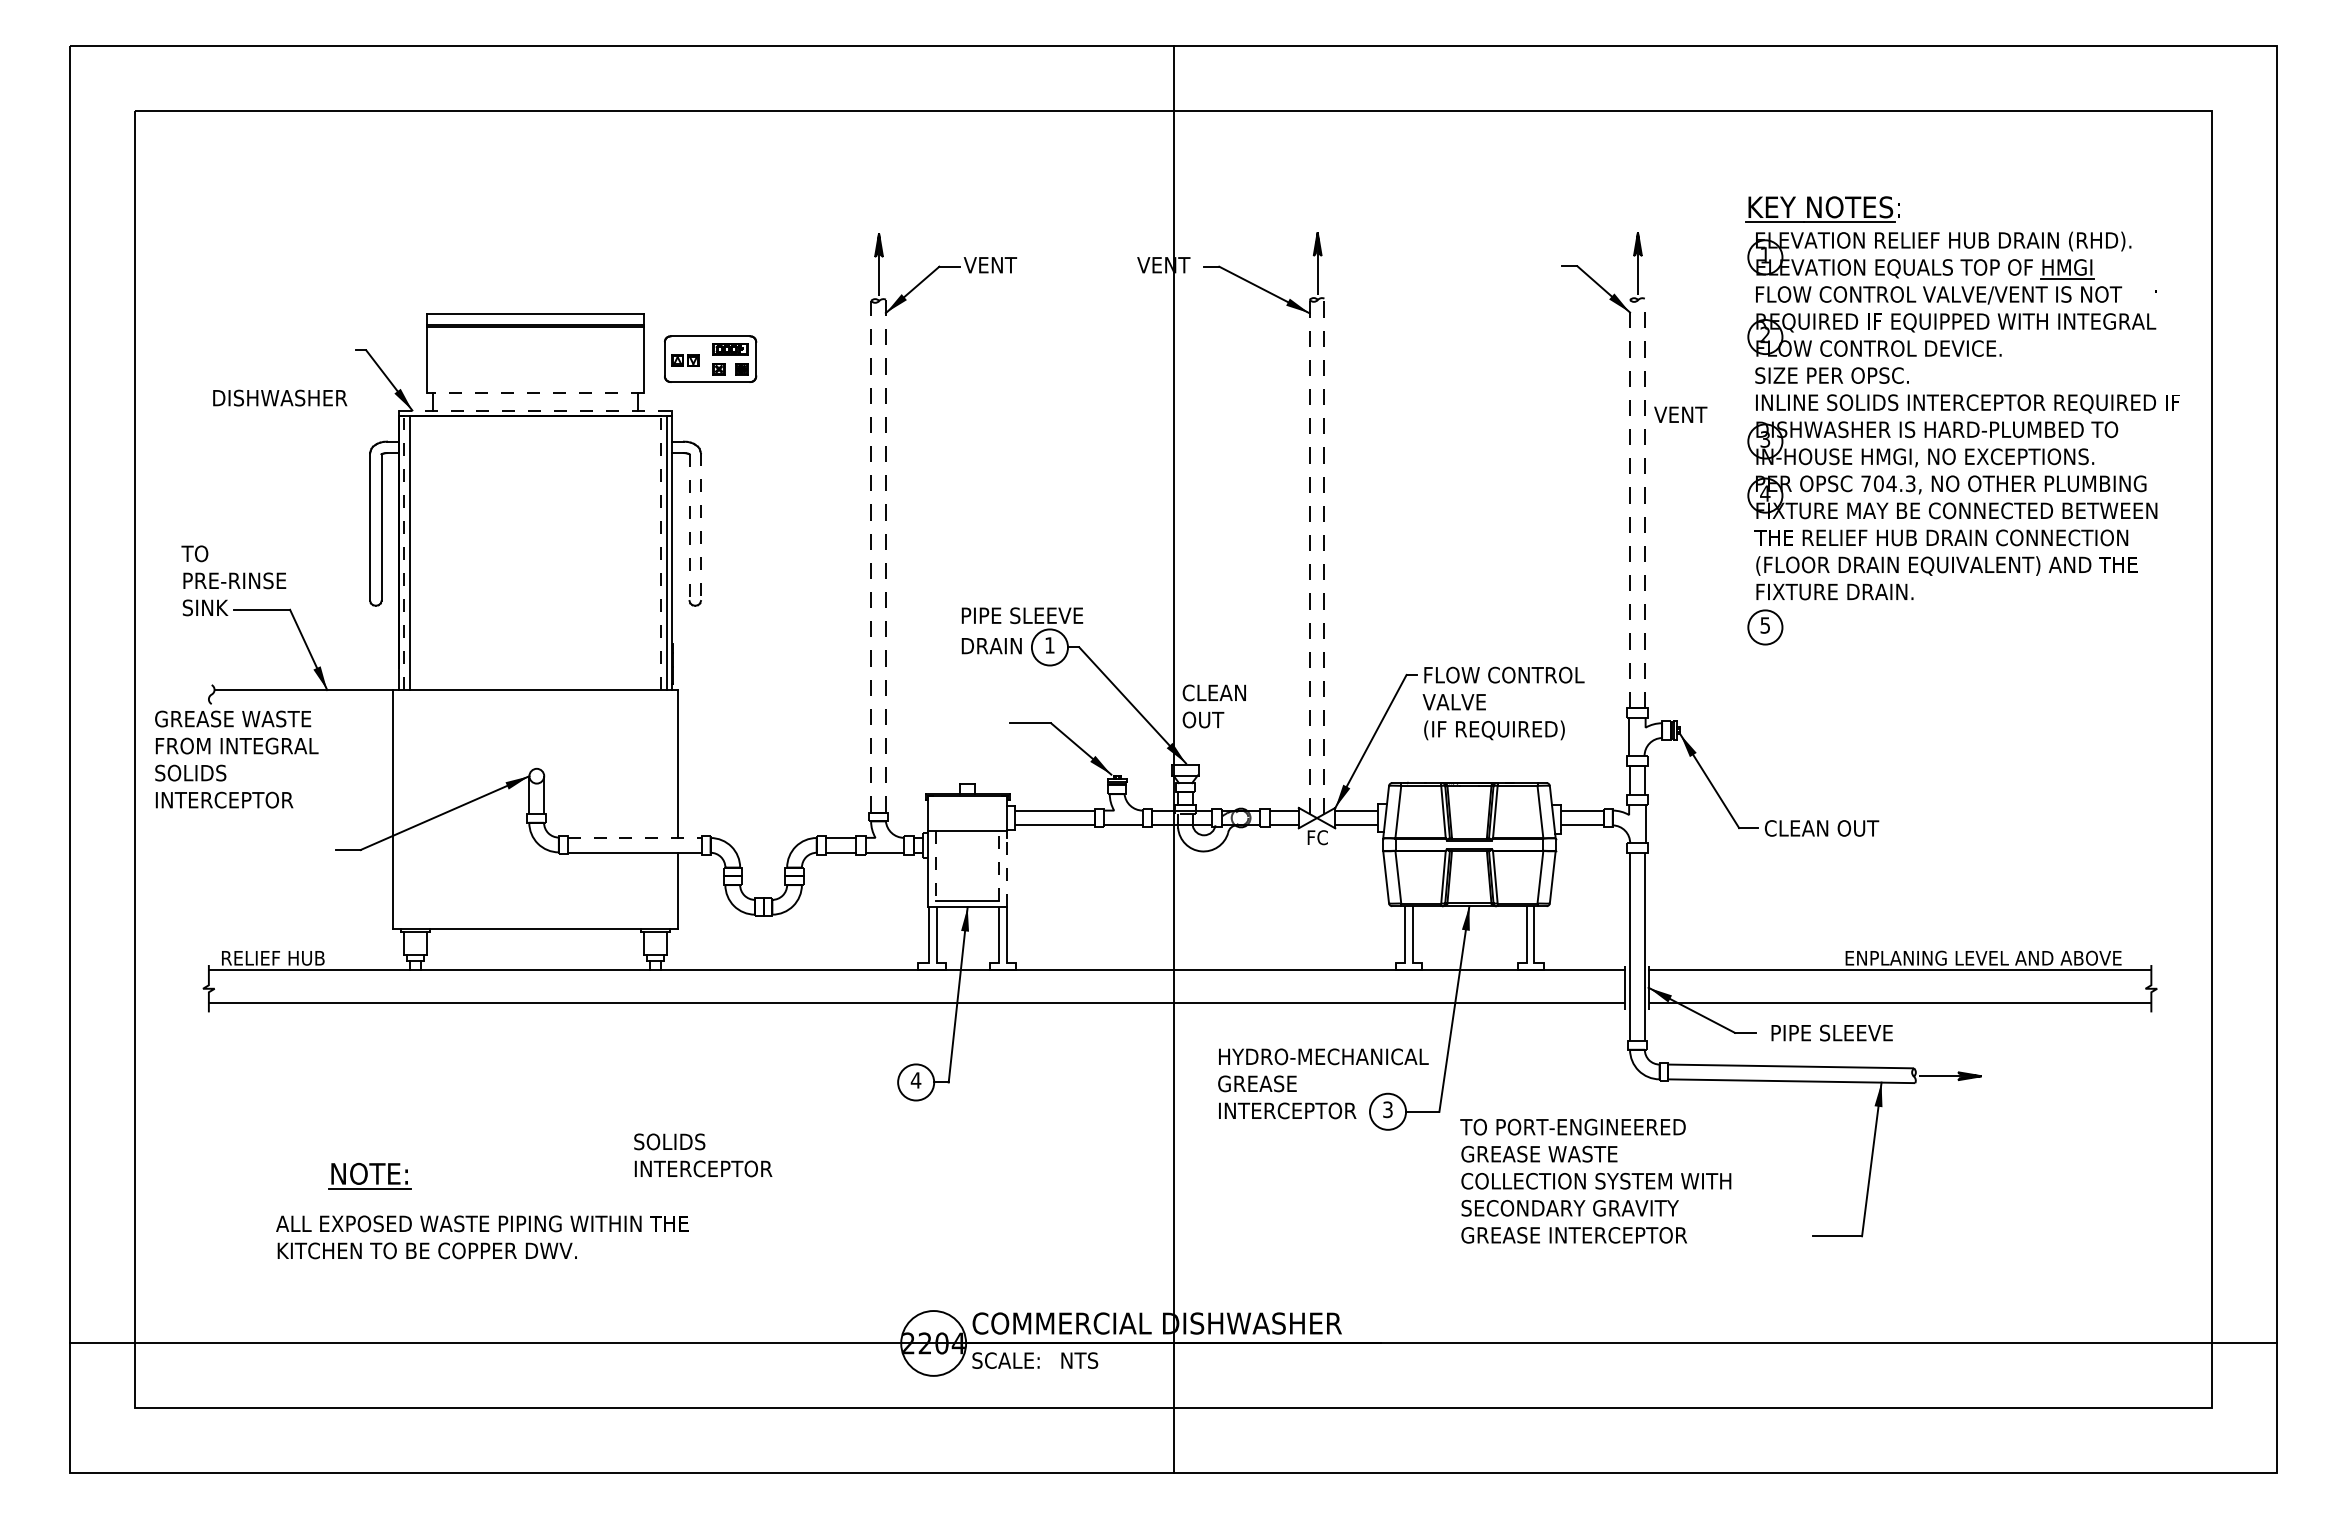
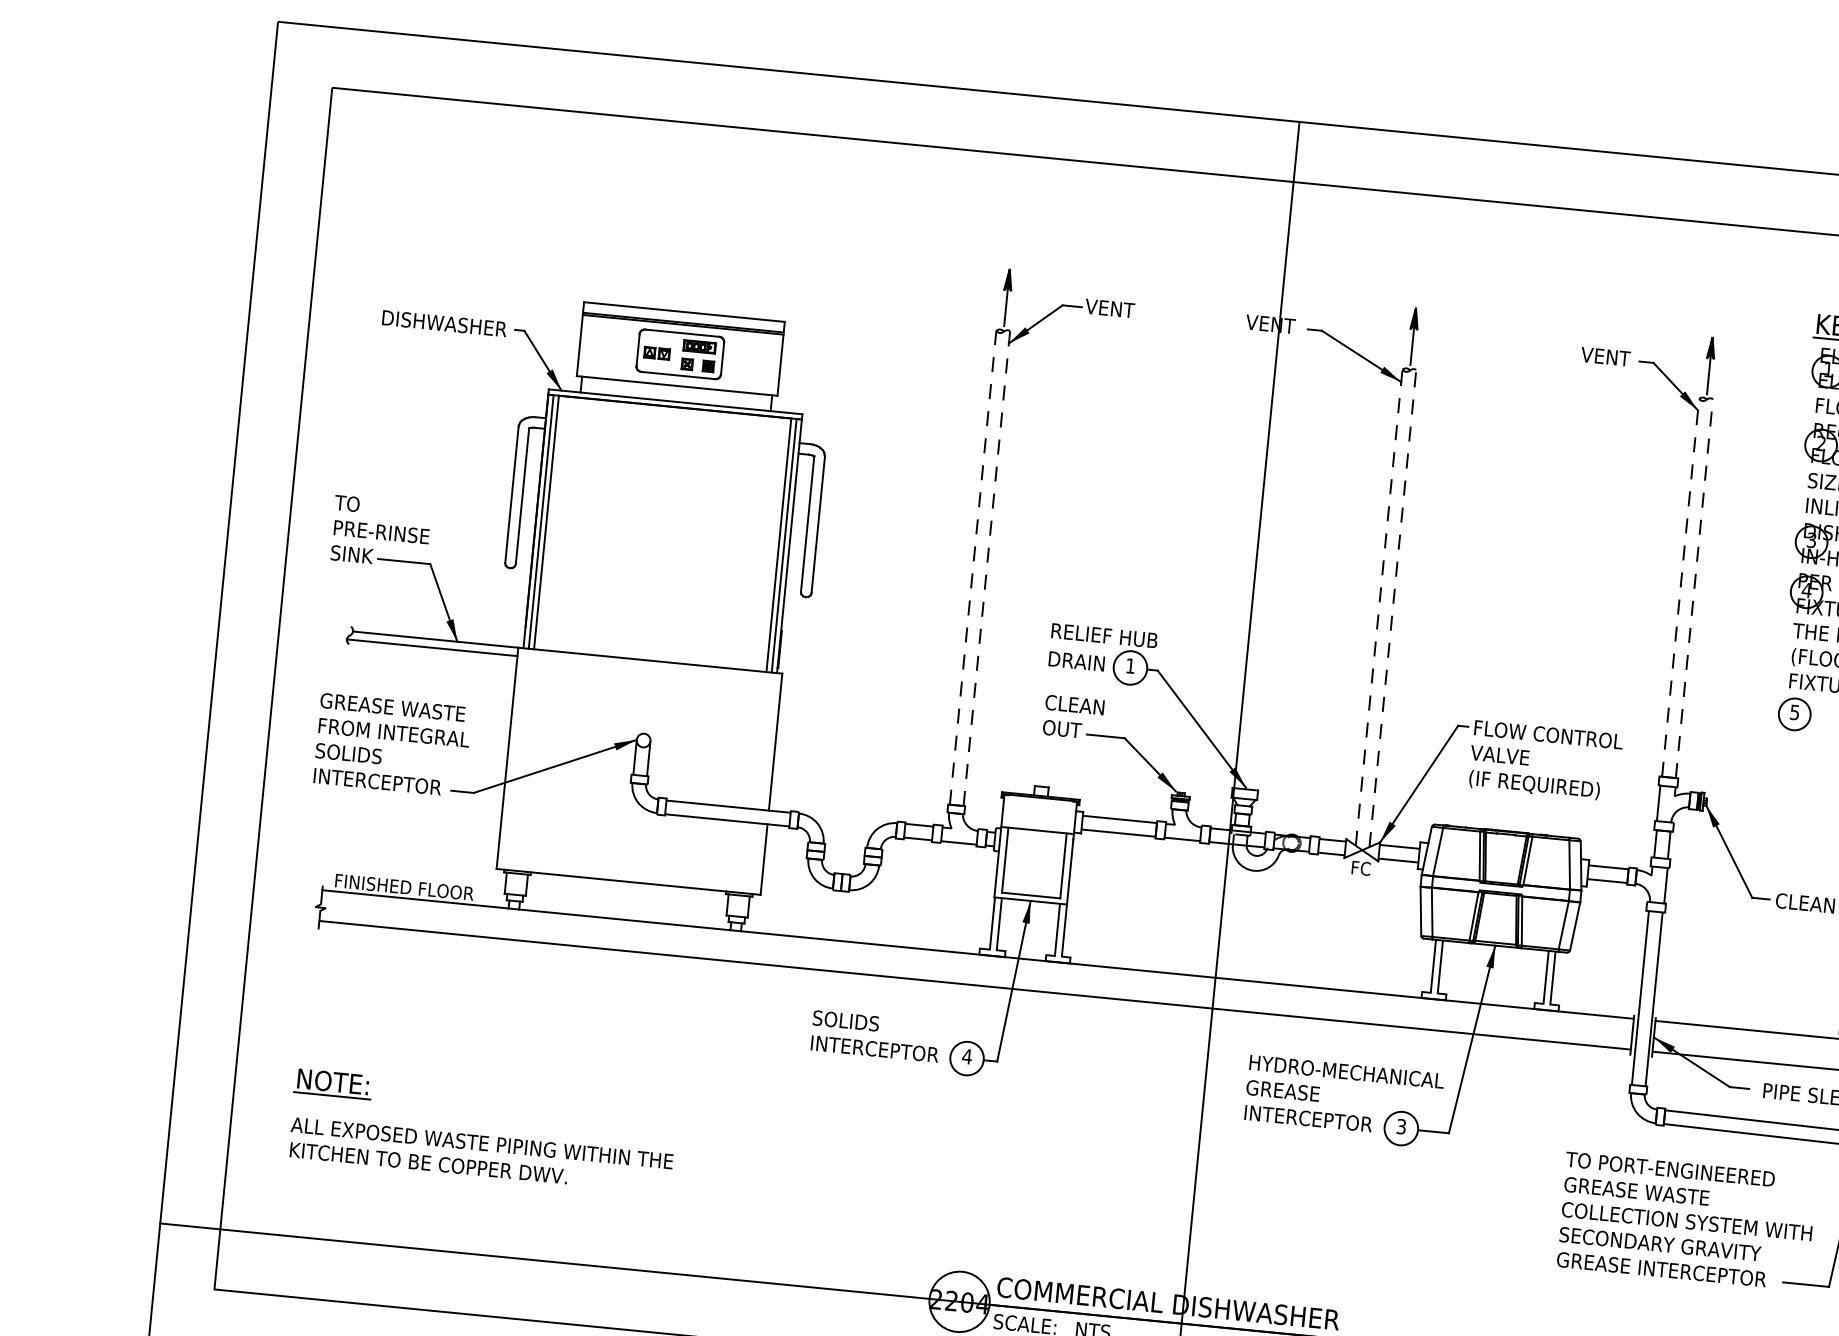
part: (710, 358) -> (680, 353), moved
line: (535, 393) -> (677, 386), dashed -> solid
text: (280, 397) -> (444, 323), moved
line: (535, 410) -> (675, 401), dashed -> solid
text: (1680, 414) -> (1605, 356), moved
line: (689, 527) -> (807, 524), dashed -> solid
line: (700, 527) -> (817, 525), dashed -> solid
line: (404, 553) -> (541, 522), dashed -> solid
line: (661, 553) -> (779, 545), dashed -> solid
text: (1023, 615) -> (1108, 635), PIPE SLEEVE -> RELIEF HUB
line: (300, 699) -> (431, 648), added
text: (1213, 706) -> (1072, 717), moved
text: (236, 759) -> (392, 745), moved
line: (635, 837) -> (729, 806), dashed -> solid
line: (999, 865) -> (1063, 865), dashed -> solid
line: (936, 866) -> (1005, 860), dashed -> solid
line: (1006, 871) -> (1069, 871), dashed -> solid
text: (297, 957) -> (405, 886), RELIEF HUB -> FINISHED FLOOR
text: (703, 1155) -> (876, 1036), moved
part: (369, 1175) -> (333, 1083), moved
text: (1595, 1180) -> (1686, 1220), moved
text: (482, 1237) -> (481, 1155), moved

